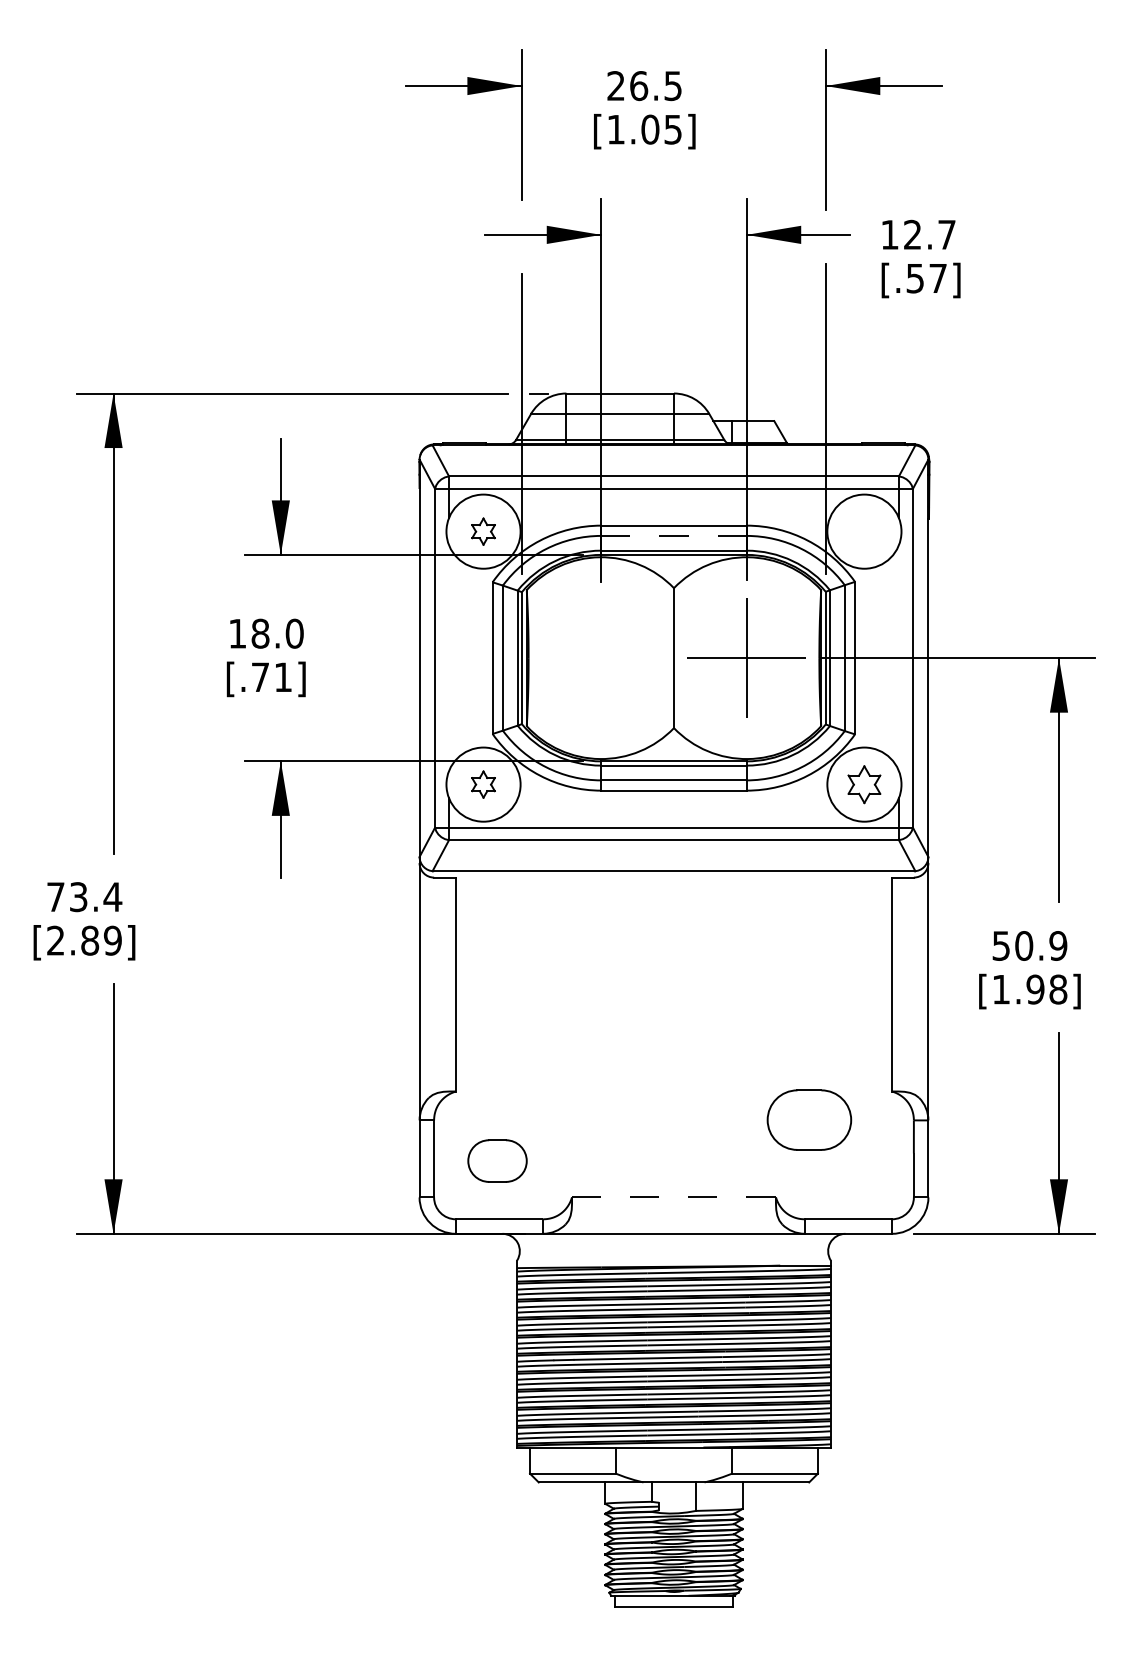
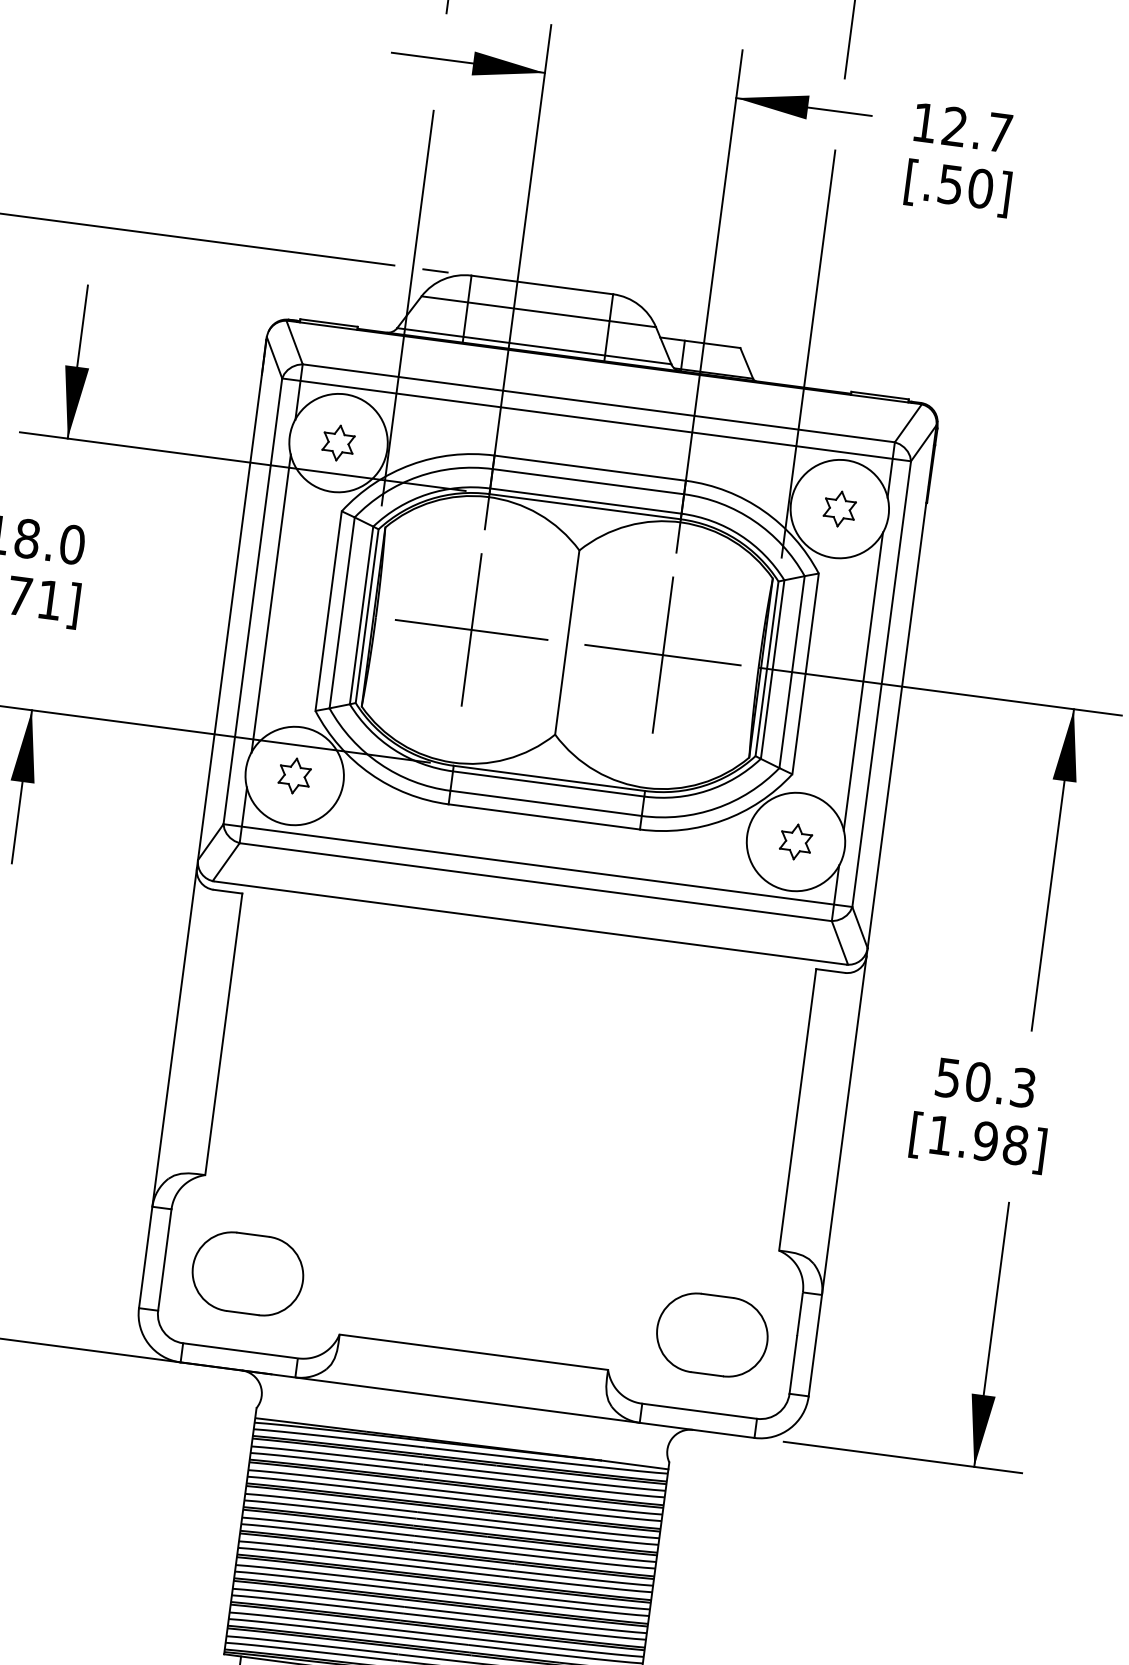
text: (938, 278) -> (981, 188), [.57] -> [.50]
part: (864, 531) -> (839, 508), added
line: (673, 535) -> (587, 481), dashed -> solid
line: (449, 657) -> (271, 602), added
part: (601, 657) -> (472, 629), added
line: (898, 657) -> (862, 680), added
part: (864, 784) -> (796, 841), size x0.71
text: (1058, 945) -> (1023, 1087), 50.9 -> 50.3
part: (809, 1119) -> (712, 1334), moved
part: (497, 1160) -> (247, 1273), size x1.43
line: (674, 1197) -> (474, 1352), dashed -> solid

